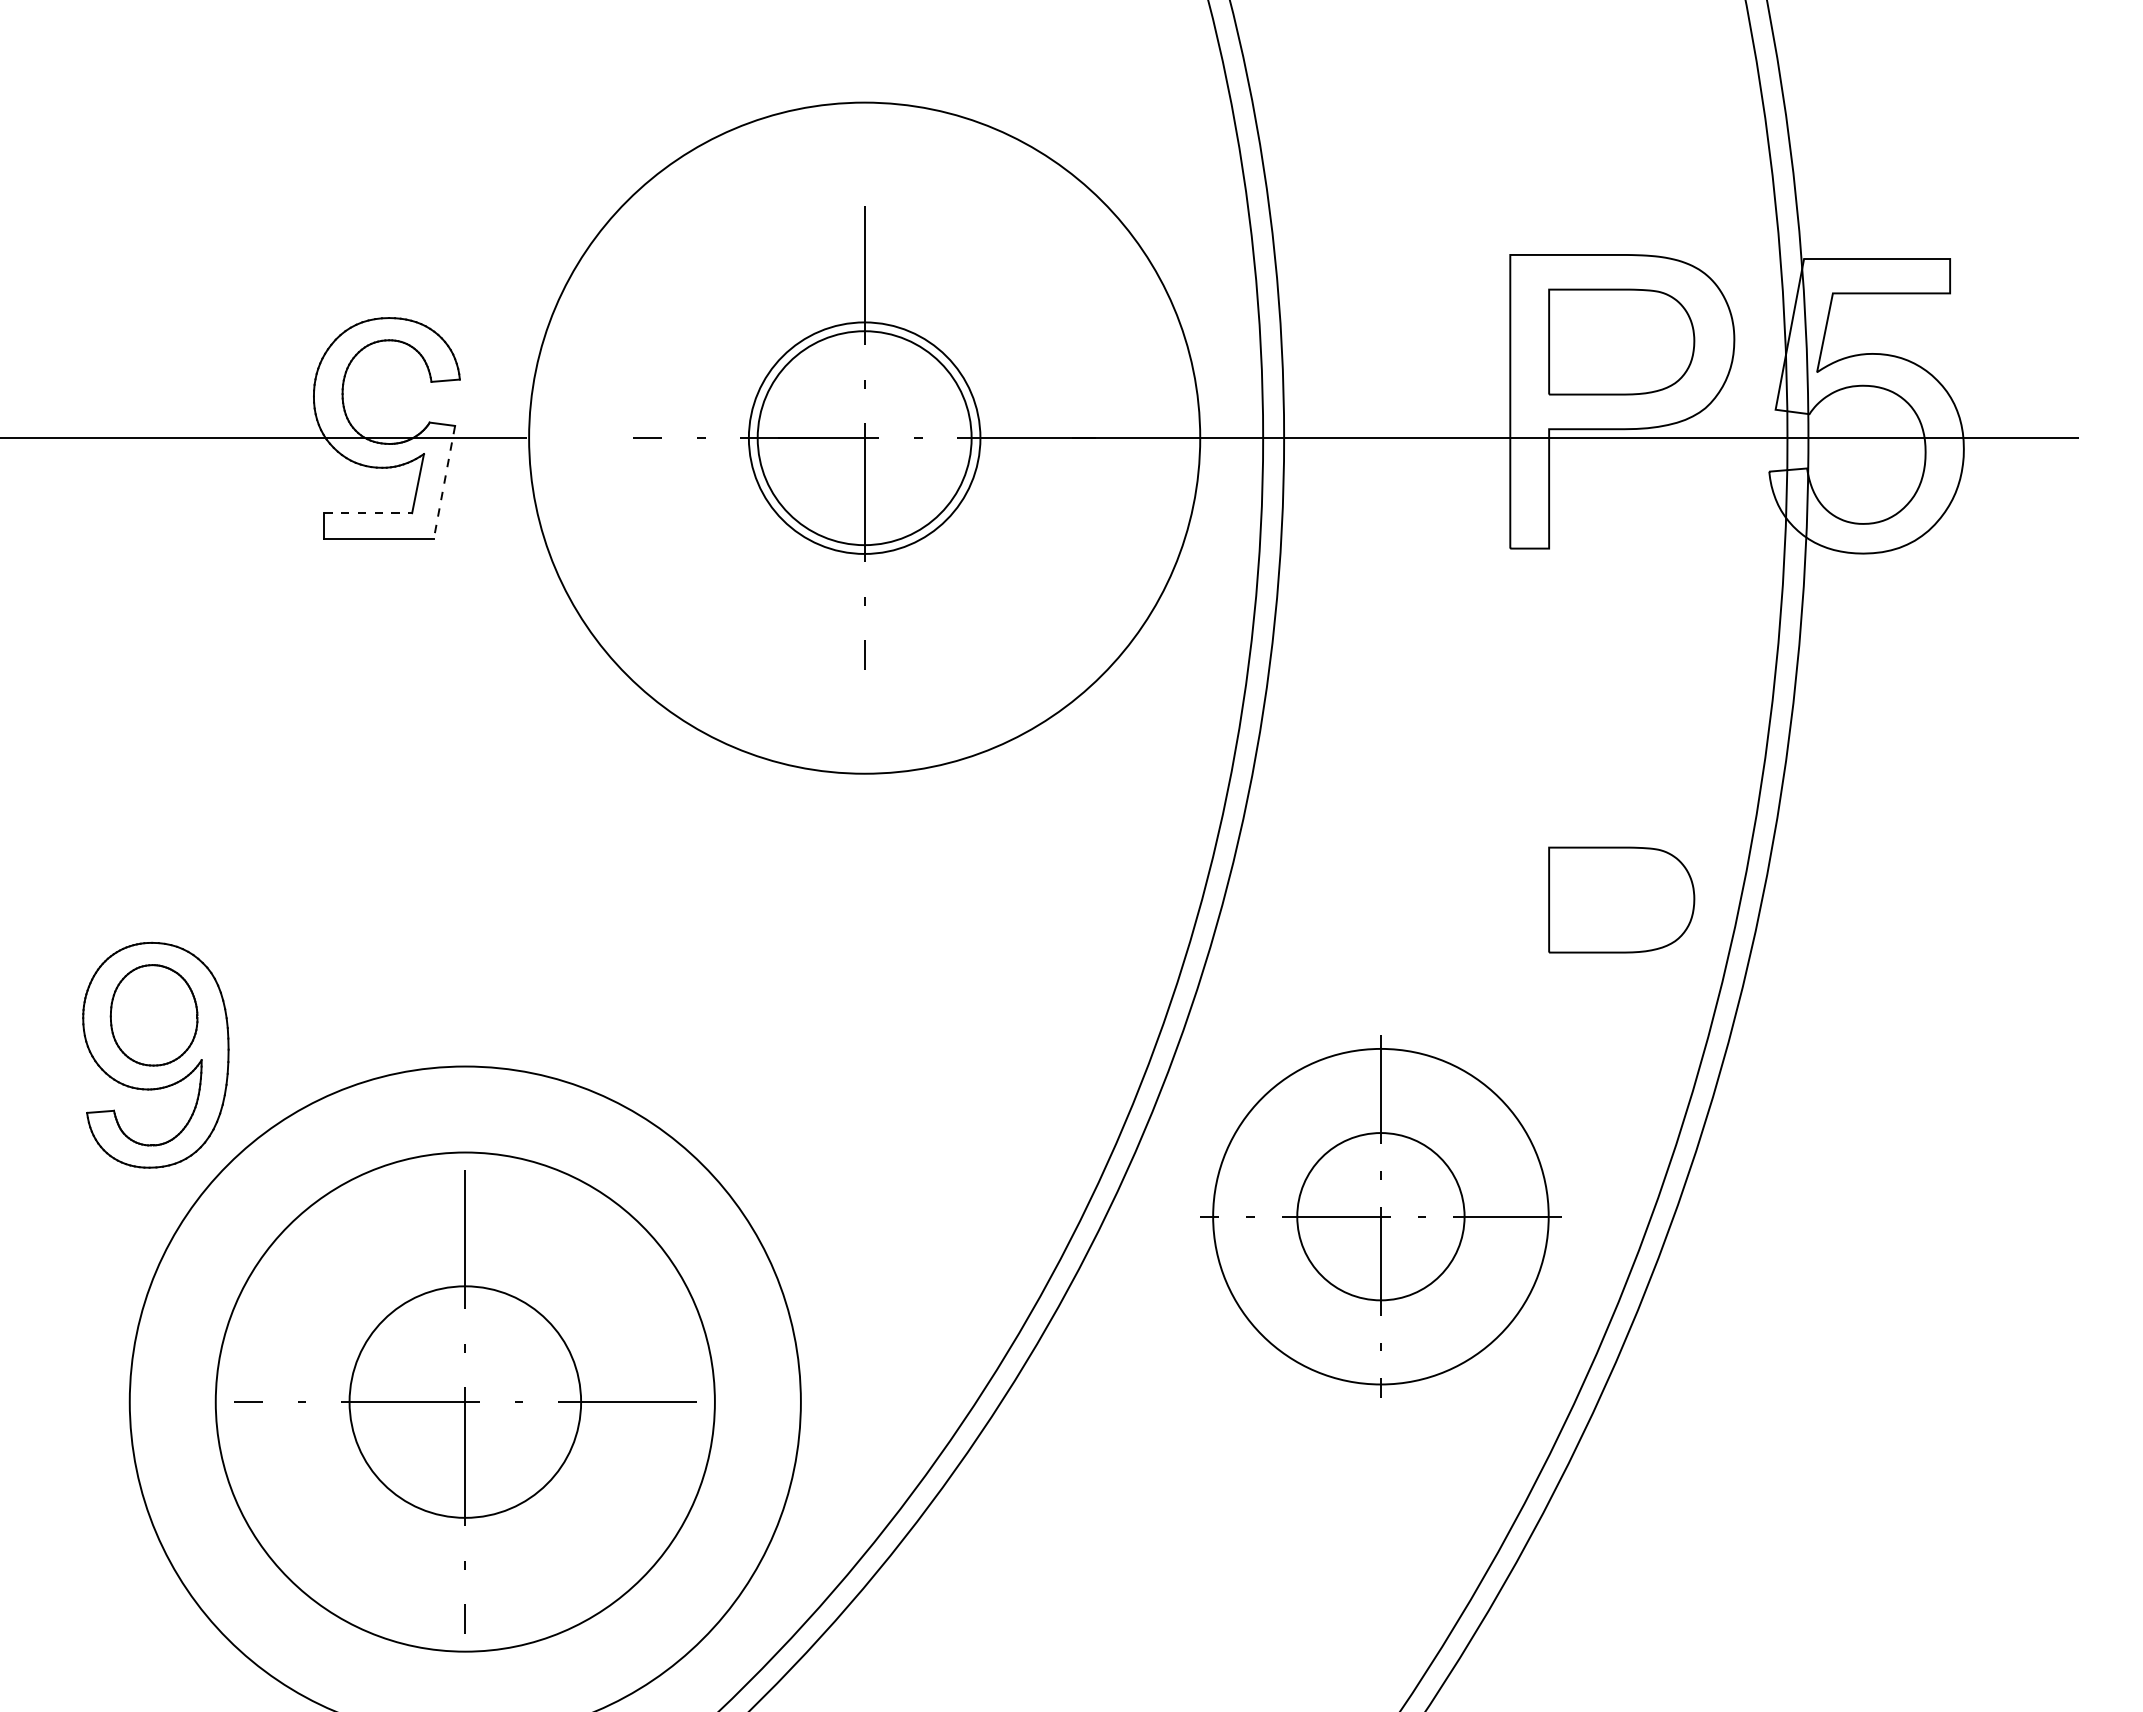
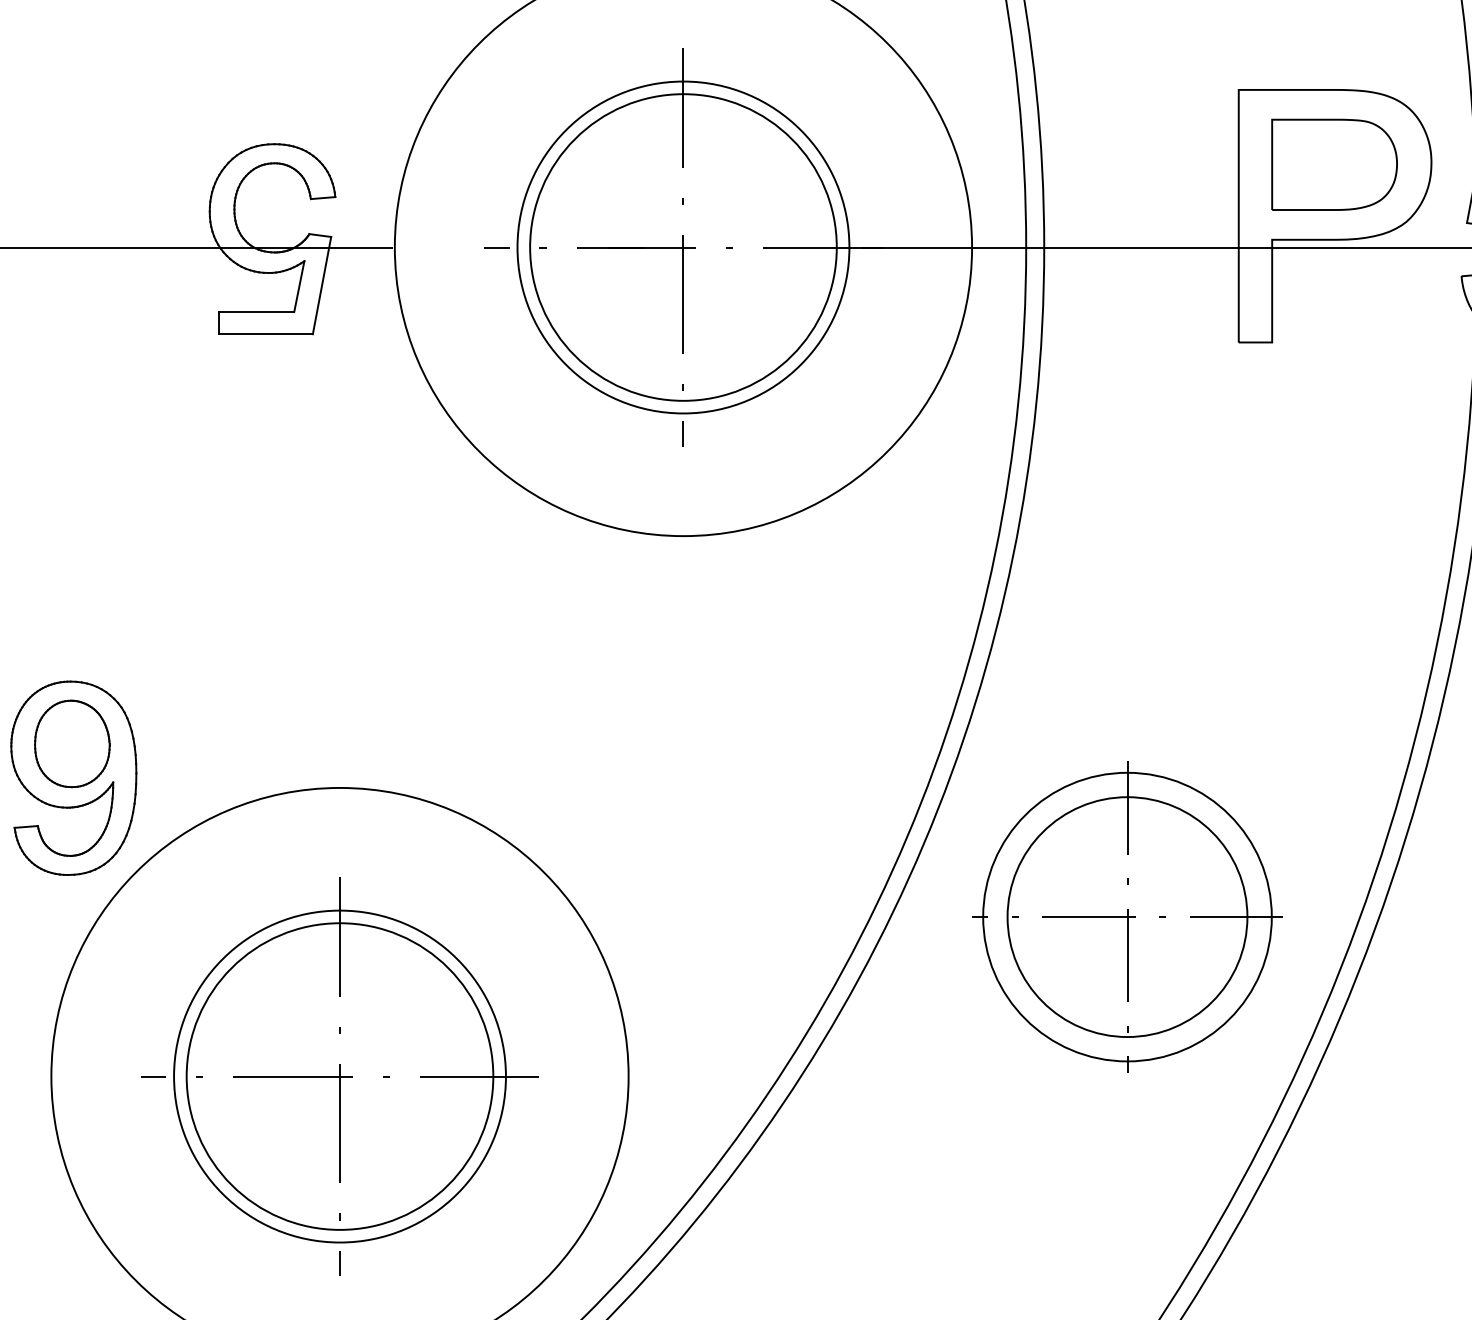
circle: (864, 437) -> (683, 246), size x1.67
circle: (864, 438) -> (683, 247), size x1.67
line: (444, 482) -> (322, 285), dashed -> solid
line: (368, 513) -> (256, 312), dashed -> solid
part: (1621, 899) -> (1334, 644), removed
circle: (1380, 1216) -> (1127, 916), size x1.67
circle: (465, 1401) -> (340, 1076), size x0.71
circle: (465, 1402) -> (340, 1076), size x1.67

